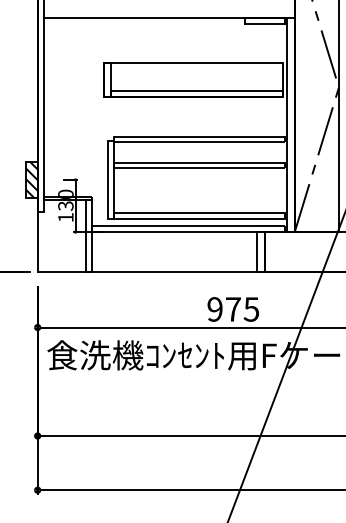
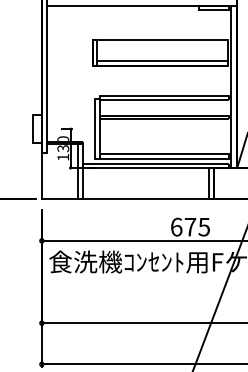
hatch: (31, 179) -> (37, 128), removed
text: (214, 309) -> (176, 227), 975 -> 675

